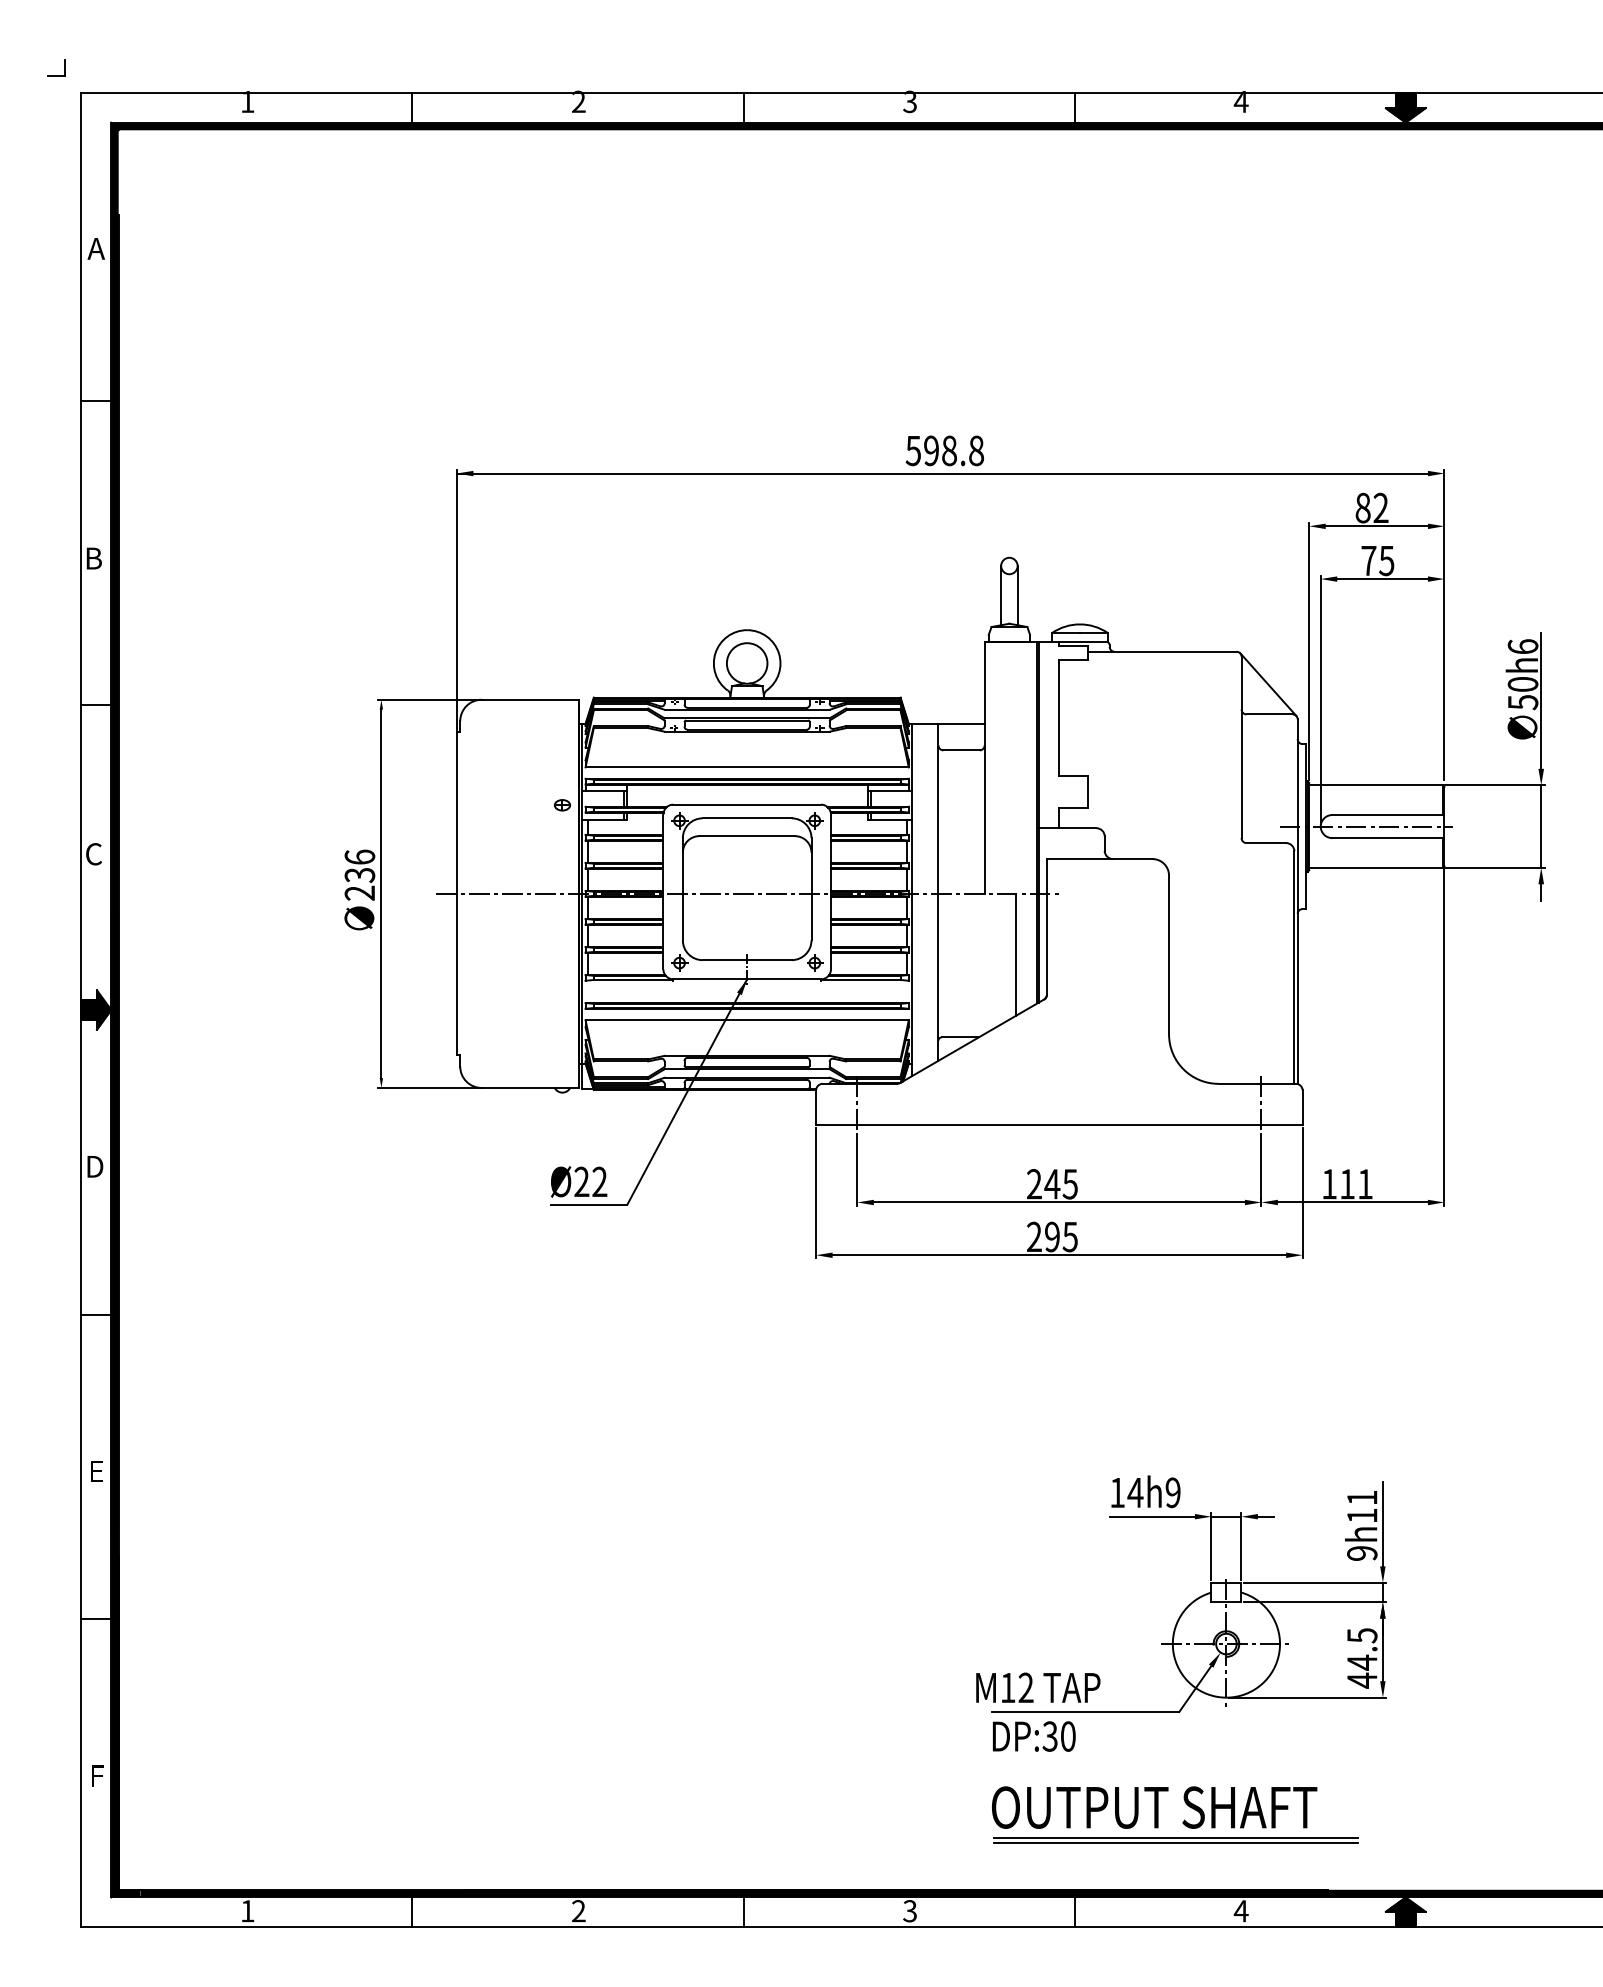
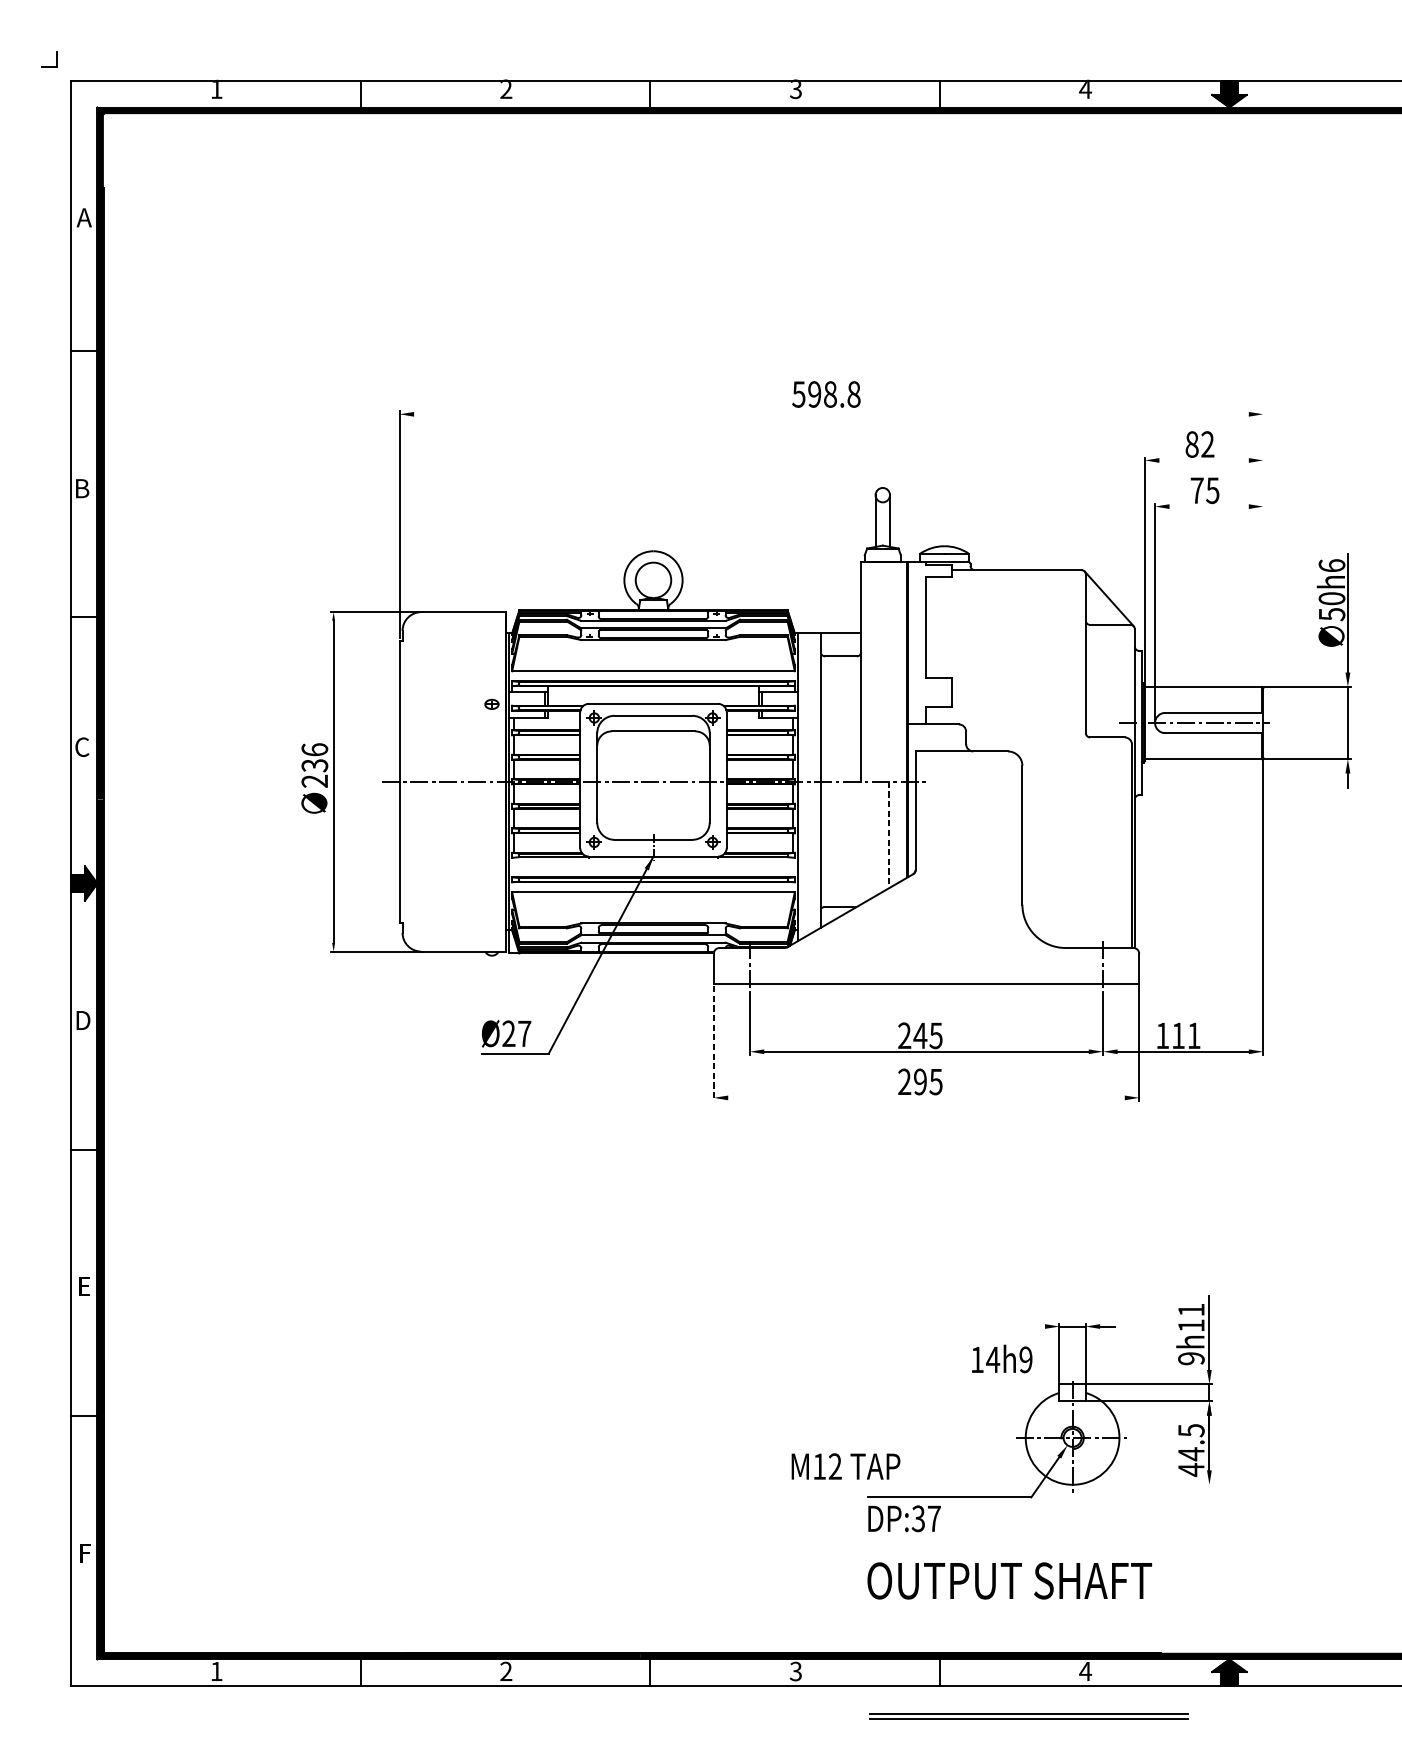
line: (945, 473) -> (826, 414), removed
line: (1376, 526) -> (1203, 460), removed
line: (1382, 579) -> (1209, 506), removed
line: (1444, 625) -> (1263, 547), removed
line: (1015, 955) -> (888, 835), solid -> dashed
text: (599, 1181) -> (524, 1033), Ø22 -> Ø27
line: (816, 1193) -> (714, 1043), solid -> dashed
line: (1059, 1255) -> (926, 1098), removed
text: (1145, 1491) -> (1001, 1358), moved
line: (1151, 1516) -> (1007, 1326), removed
text: (1038, 1687) -> (846, 1466), moved
line: (1307, 1697) -> (1143, 1484), removed
text: (1068, 1736) -> (934, 1518), DP:30 -> DP:37
part: (1175, 1840) -> (1028, 1716), moved

